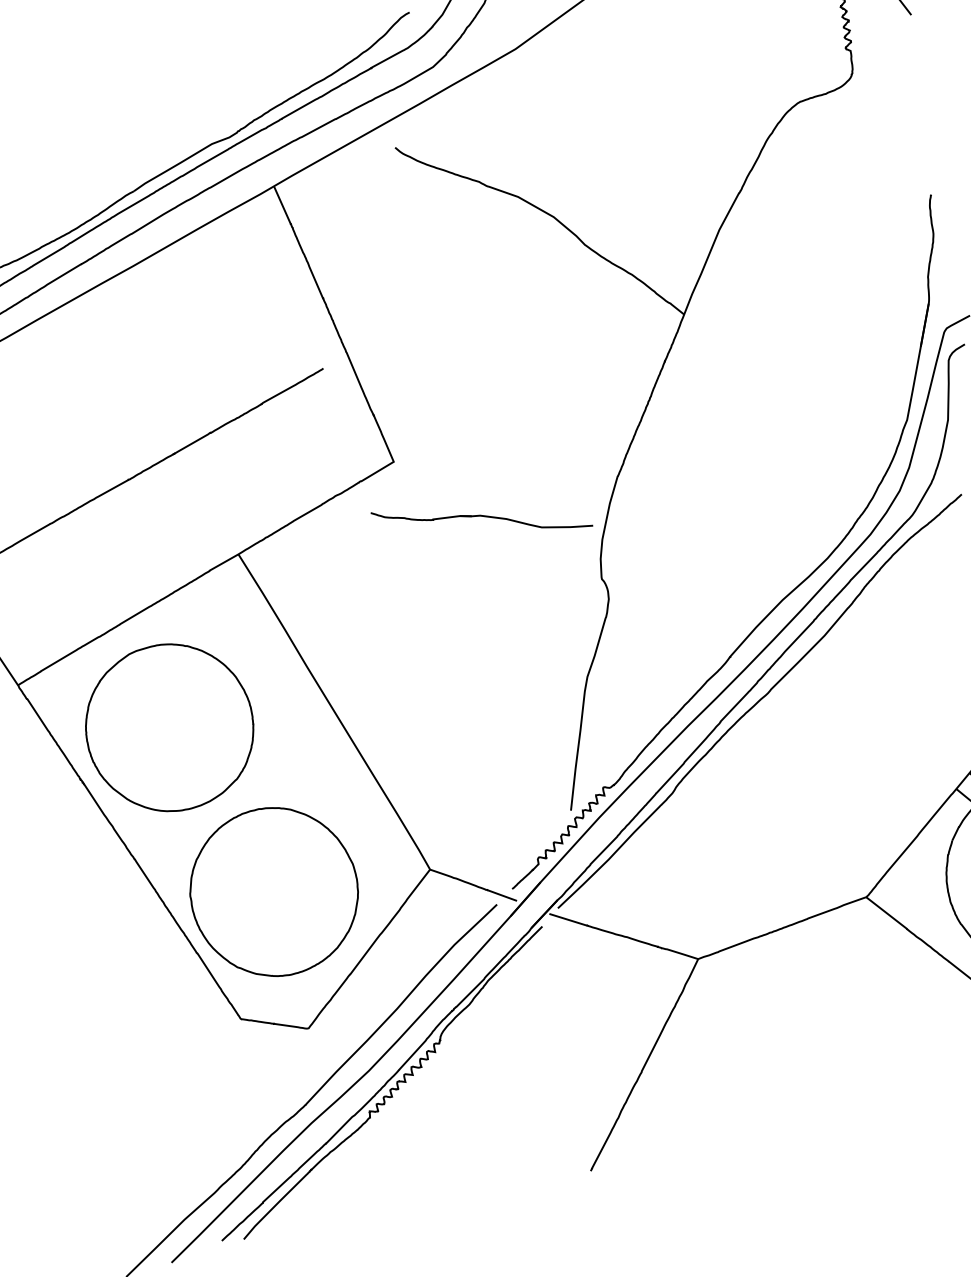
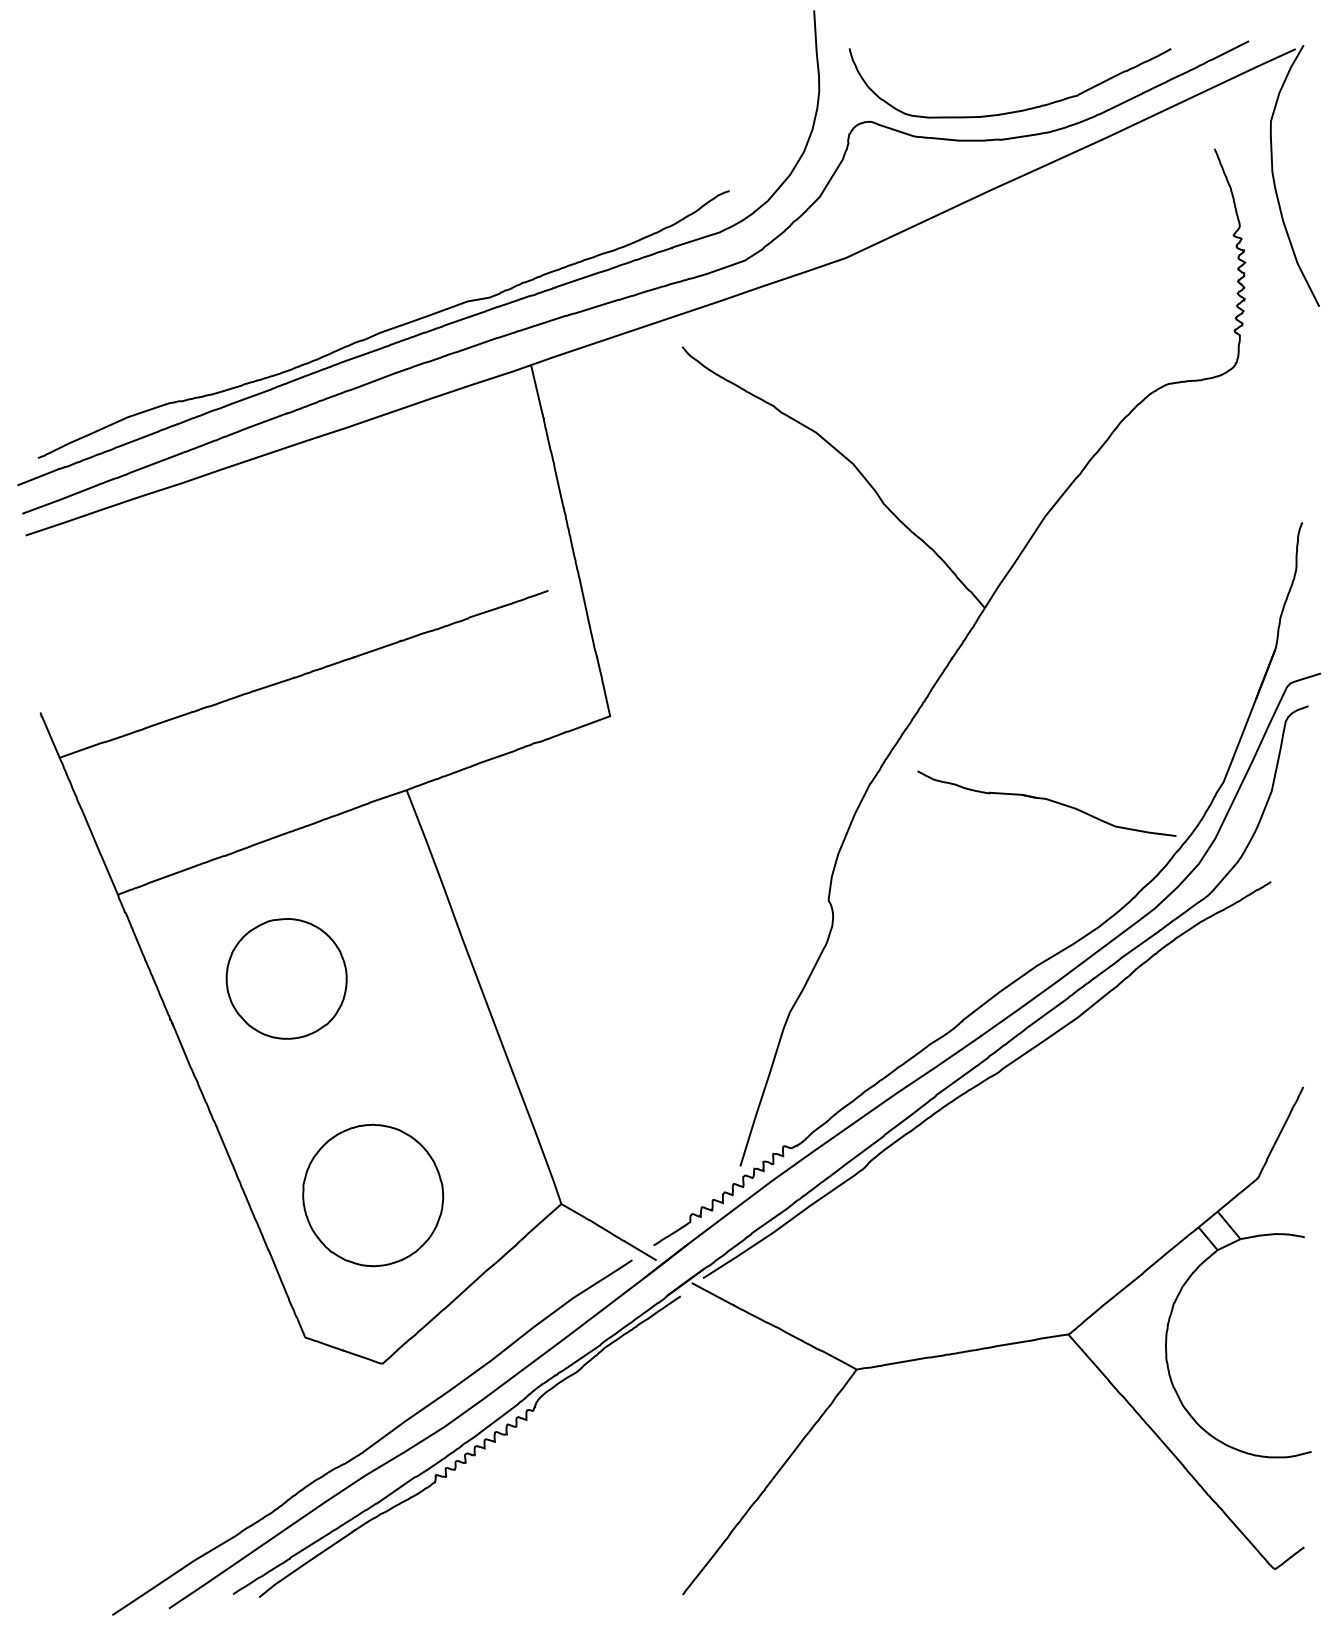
part: (481, 519) -> (1046, 803), moved
part: (169, 727) -> (286, 978), size x0.6
part: (274, 891) -> (373, 1195), size x0.7

